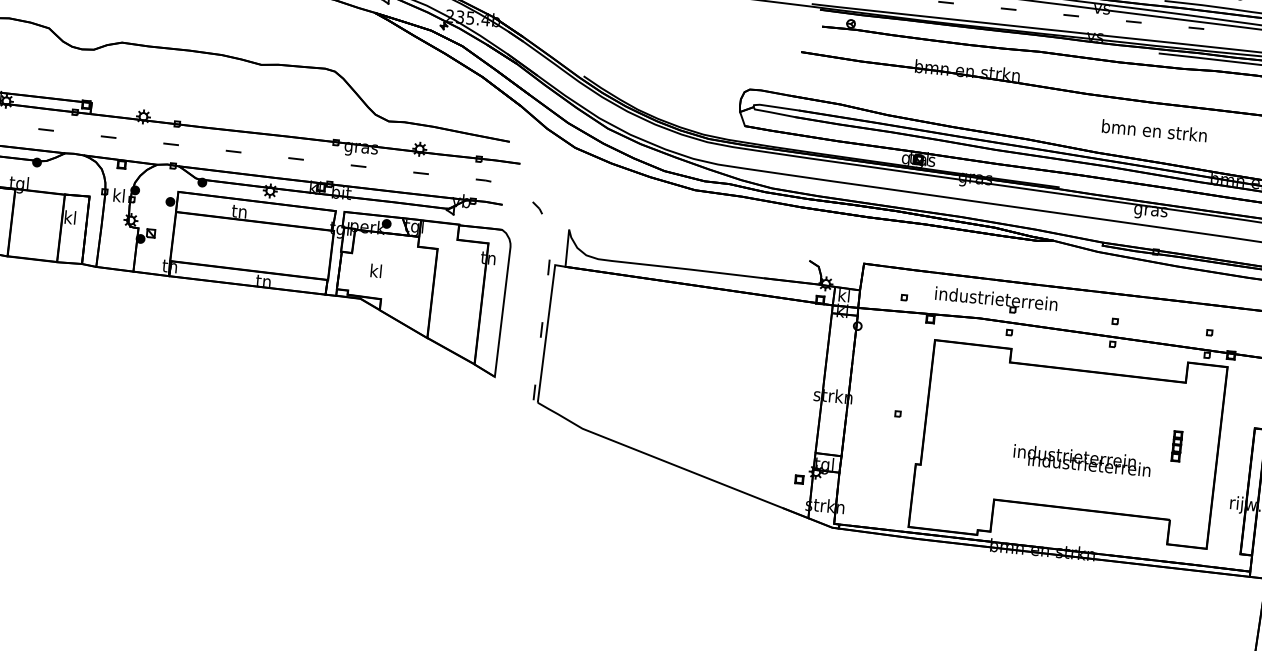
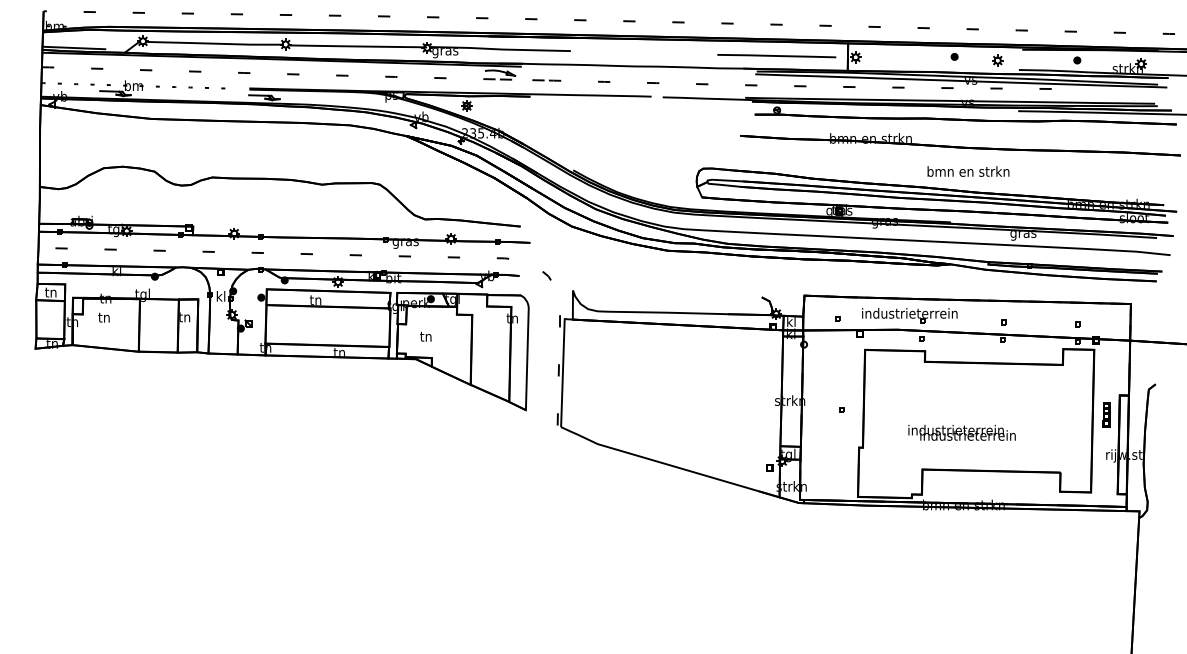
text: (1154, 130) -> (968, 171), moved
text: (70, 216) -> (184, 316), kl -> tn
text: (375, 270) -> (425, 336), kl -> tn
part: (1176, 445) -> (1106, 414), moved
text: (1081, 460) -> (961, 432), moved

